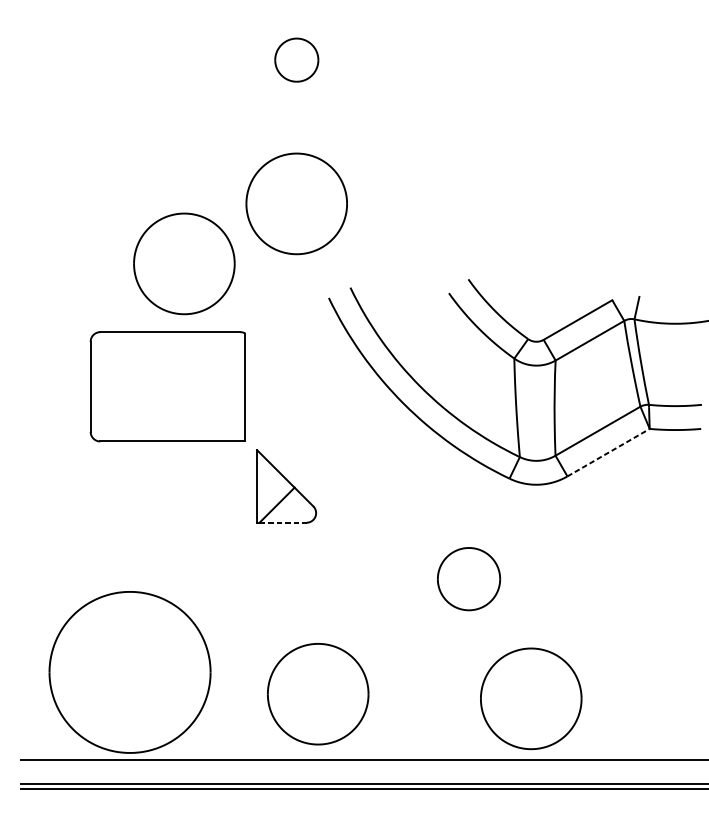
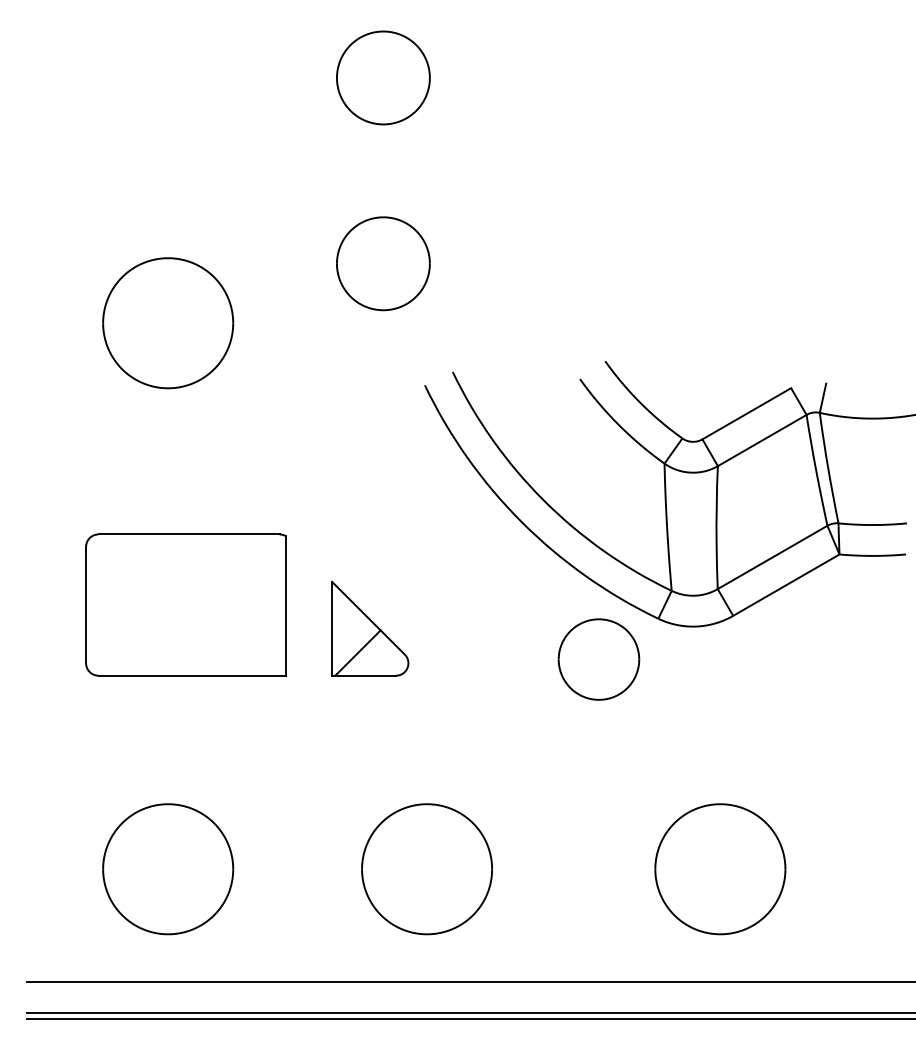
part: (296, 59) -> (383, 77), size x1.67
part: (296, 203) -> (383, 263), size x0.71
part: (184, 264) -> (168, 323), moved
part: (167, 386) -> (185, 604), moved
line: (608, 452) -> (786, 584), dashed -> solid
line: (283, 522) -> (366, 675), dashed -> solid
part: (468, 579) -> (598, 659), moved
part: (130, 672) -> (168, 869), size x0.62
part: (317, 694) -> (426, 869), moved
part: (531, 699) -> (720, 869), moved

